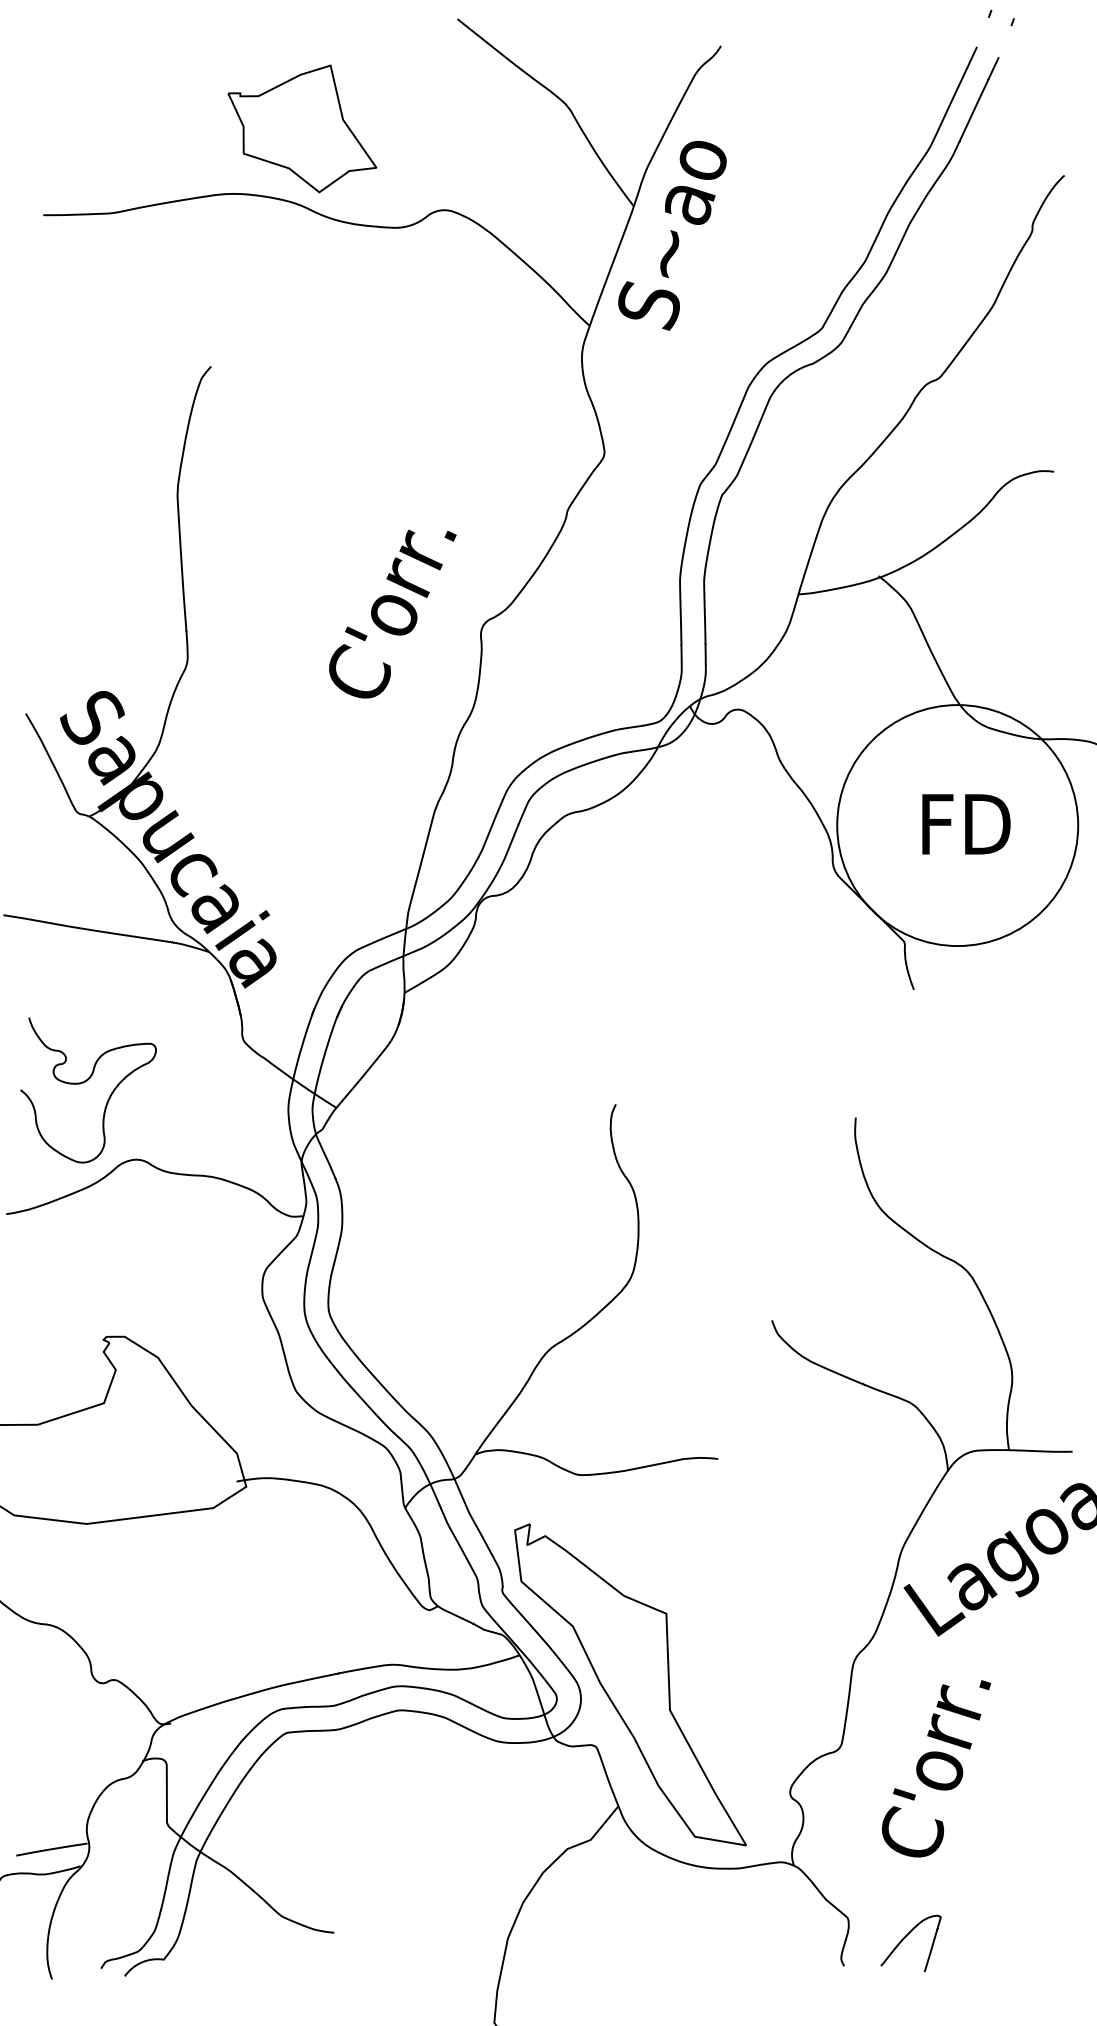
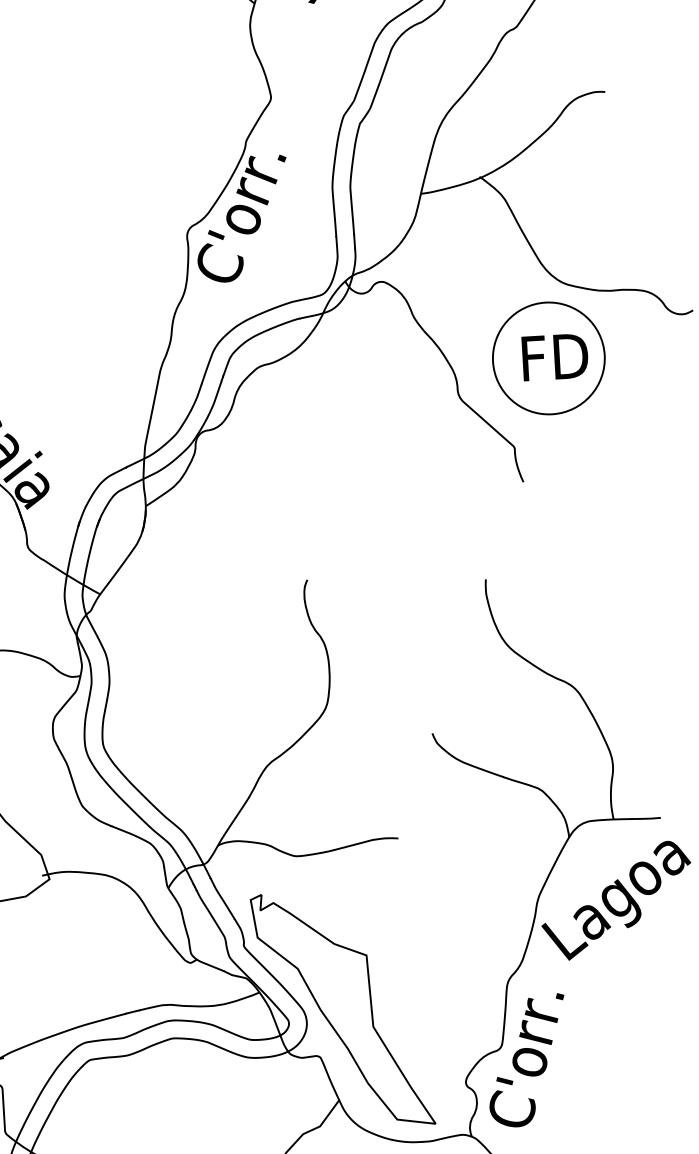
text: (392, 613) -> (242, 218), moved
circle: (957, 825) -> (548, 358), size x0.62
text: (936, 1768) -> (527, 1060), moved

